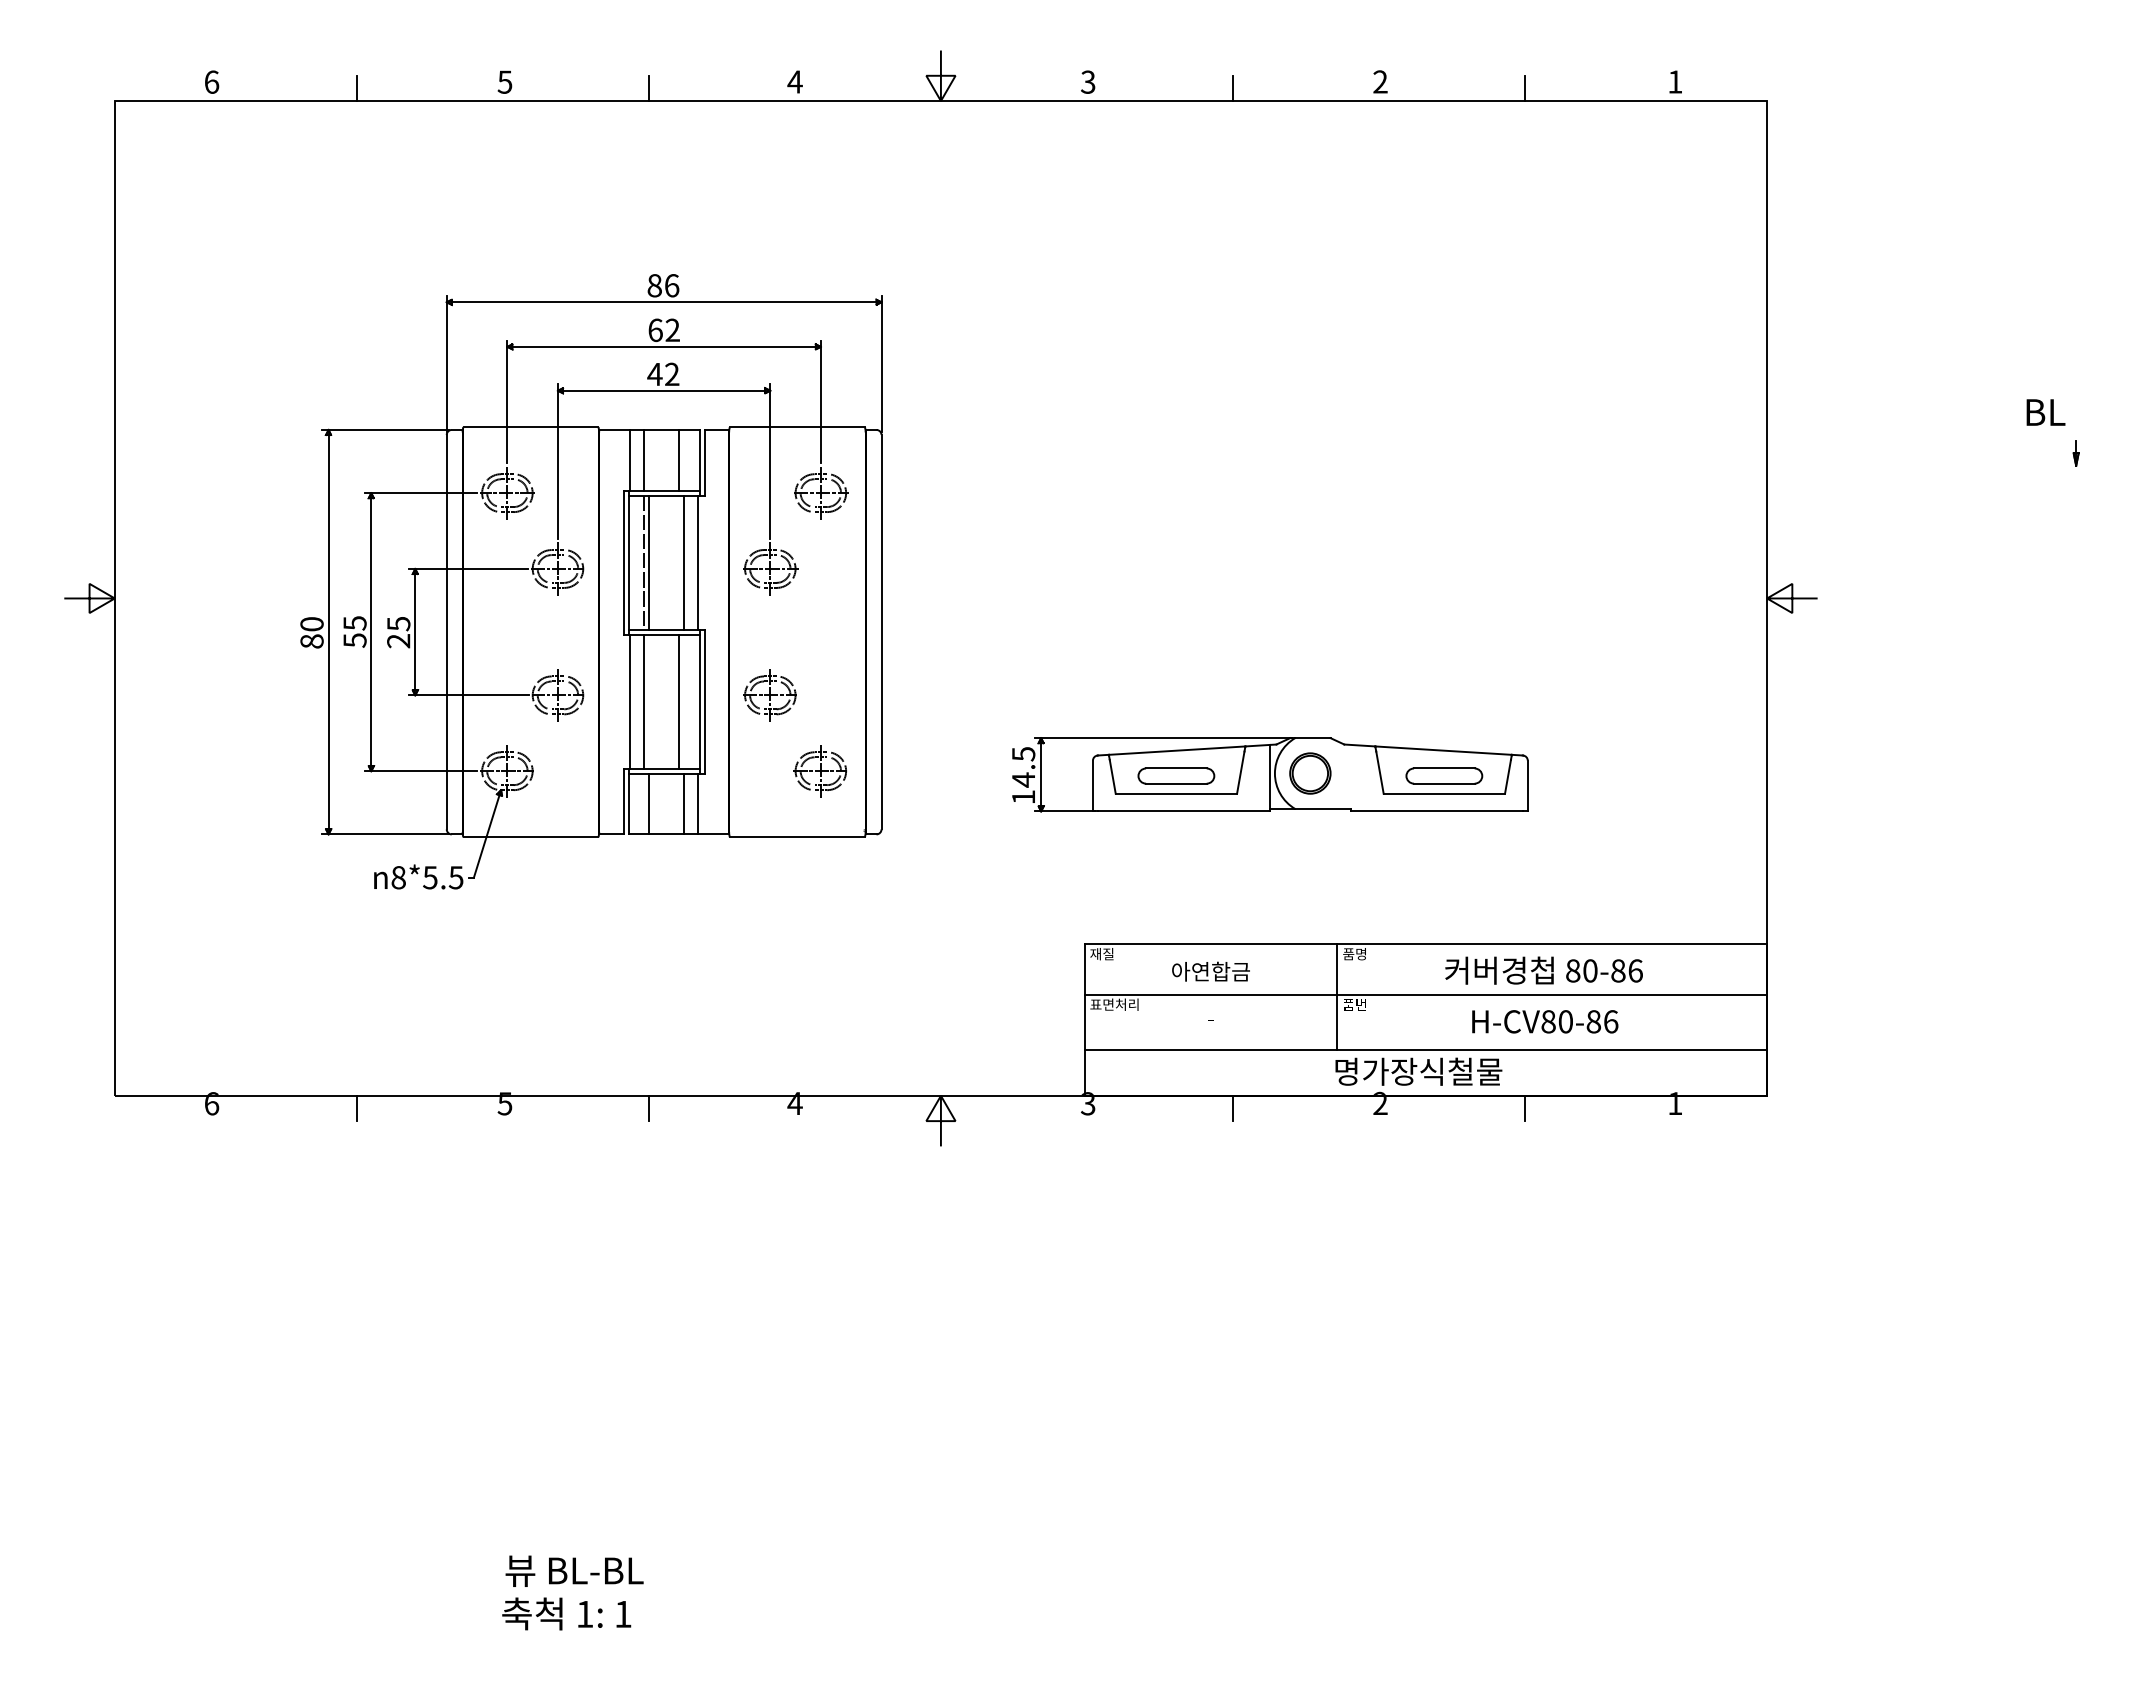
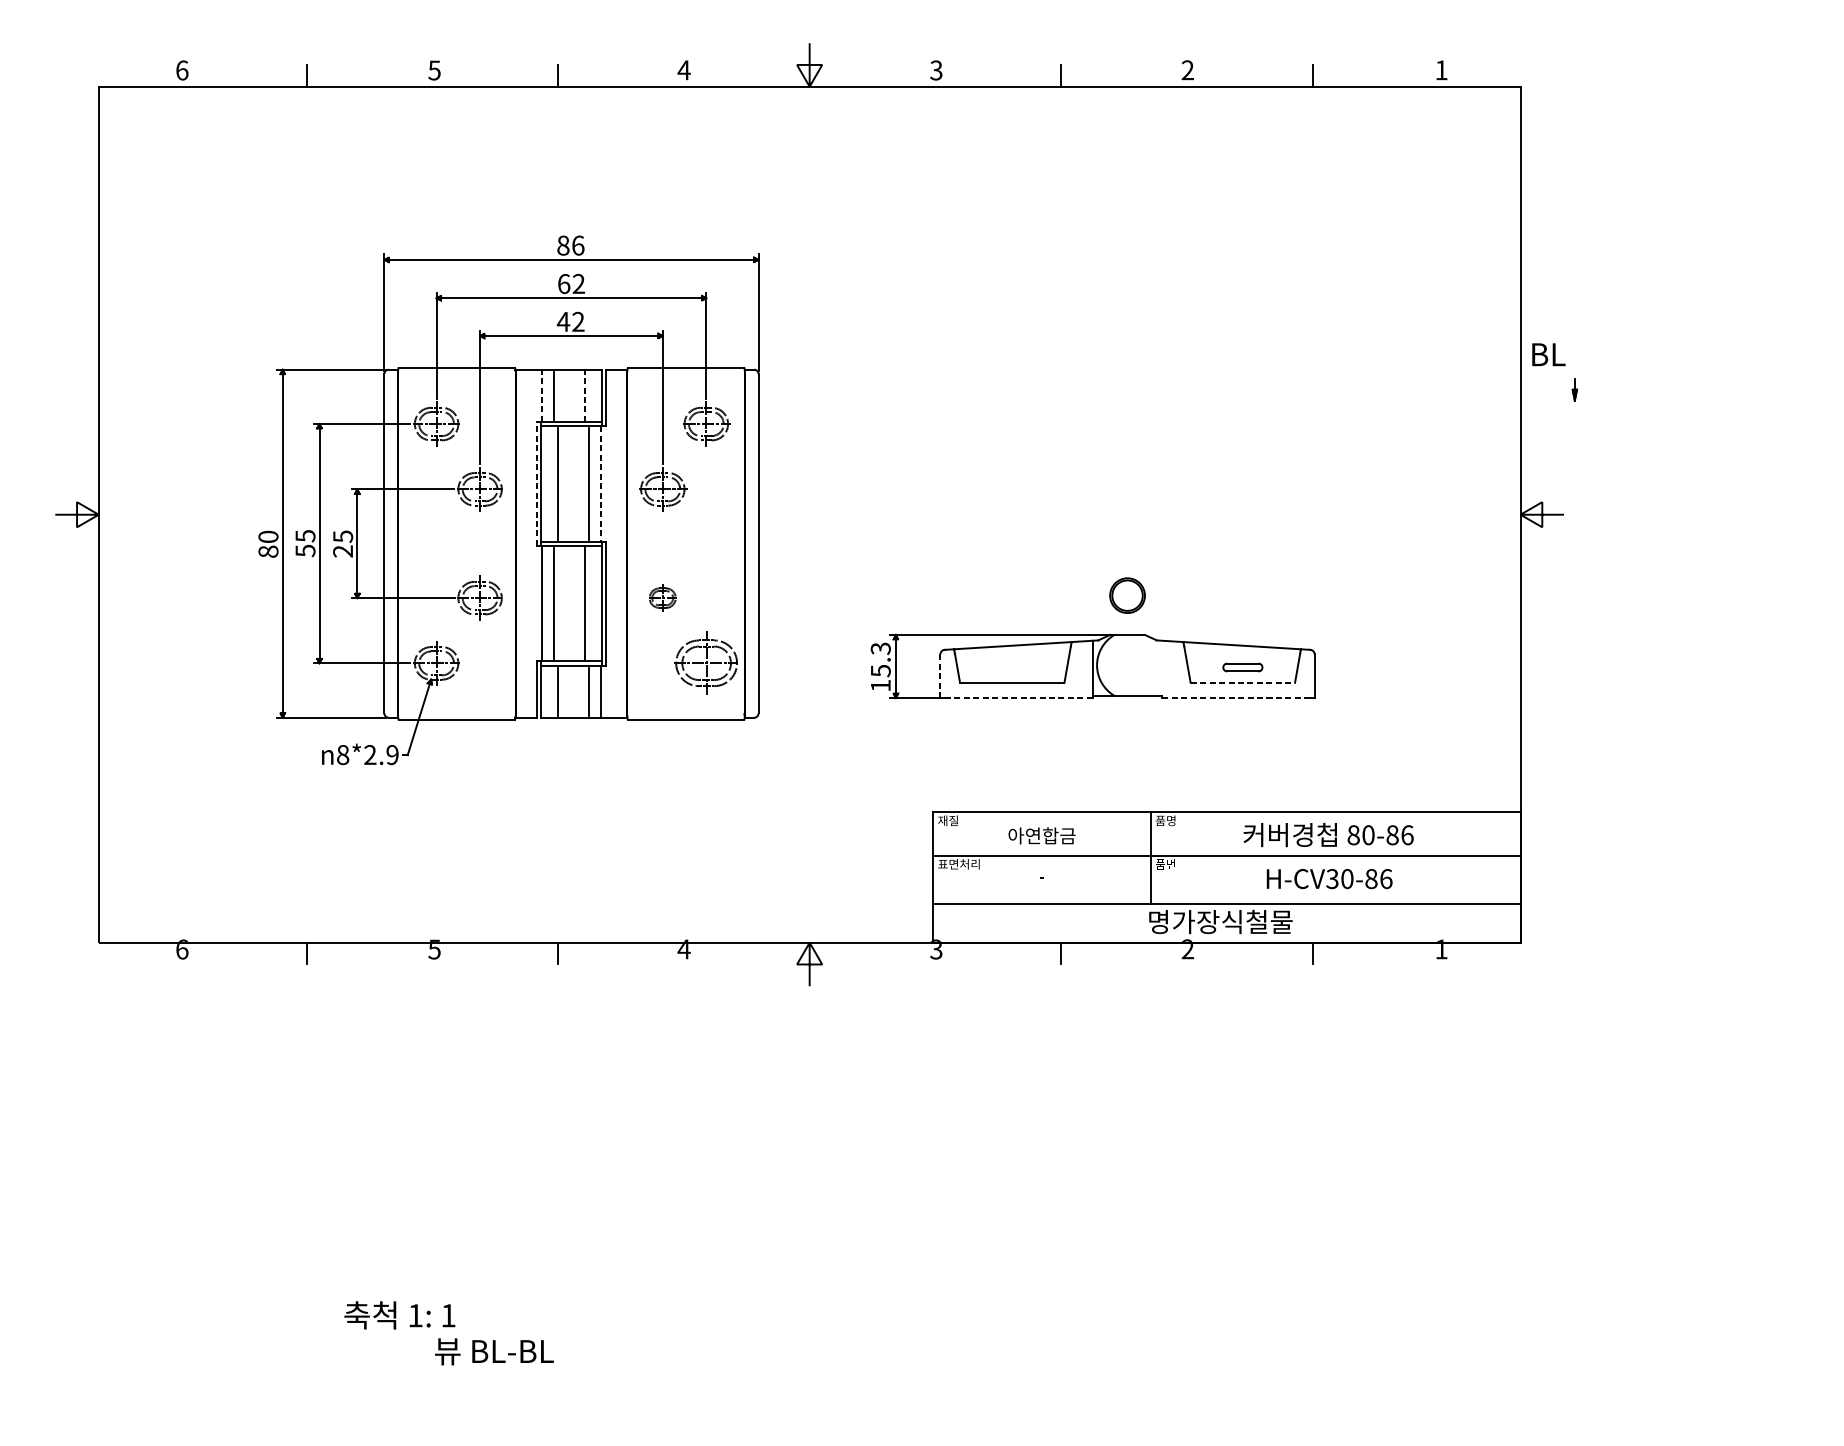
part: (2052, 425) -> (1554, 365), moved
line: (630, 459) -> (542, 395), solid -> dashed
line: (679, 459) -> (584, 395), solid -> dashed
line: (623, 562) -> (536, 483), solid -> dashed
line: (643, 562) -> (553, 483), removed
line: (698, 562) -> (601, 483), solid -> dashed
part: (769, 695) -> (662, 598), size x0.6
text: (1023, 767) -> (880, 660), 14.5 -> 15.3
part: (819, 771) -> (705, 663), size x1.4
part: (1310, 773) -> (1127, 595), moved
part: (1176, 775) -> (1012, 667), removed
part: (1444, 775) -> (1242, 667), size x0.6
line: (1092, 786) -> (940, 676), solid -> dashed
line: (1444, 793) -> (1242, 682), solid -> dashed
line: (1183, 811) -> (1018, 698), solid -> dashed
line: (1436, 811) -> (1236, 698), solid -> dashed
text: (443, 877) -> (381, 754), 8*5.5 -> 8*2.9
text: (1548, 1021) -> (1332, 878), H-CV80-86 -> H-CV30-86
text: (566, 1613) -> (399, 1315), moved

